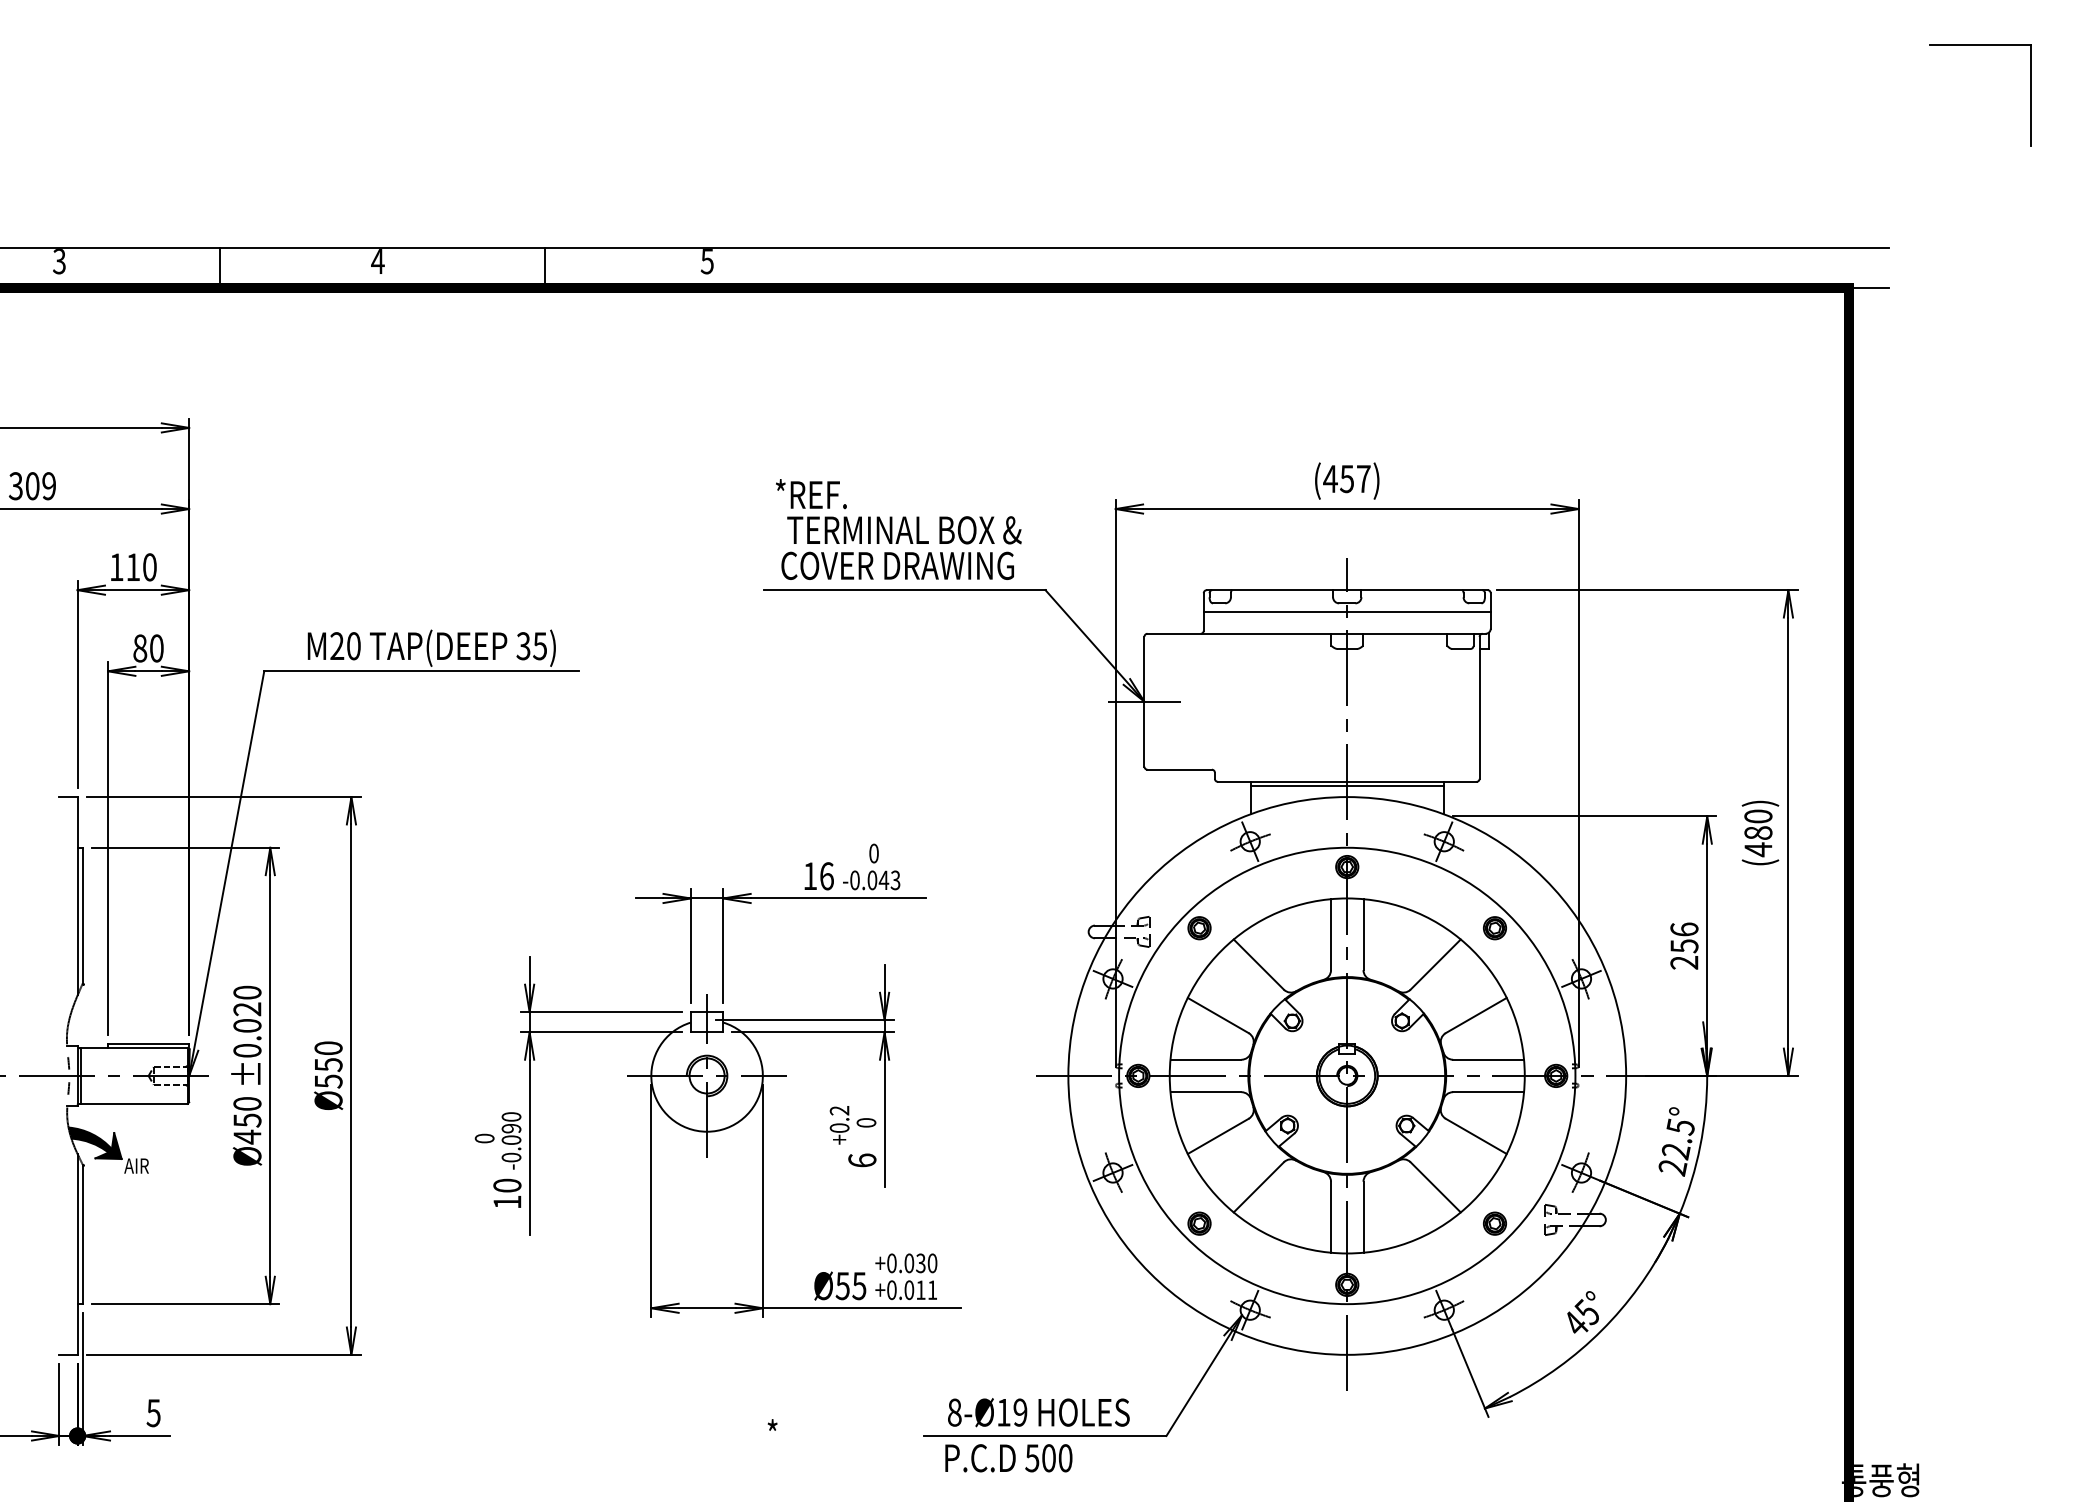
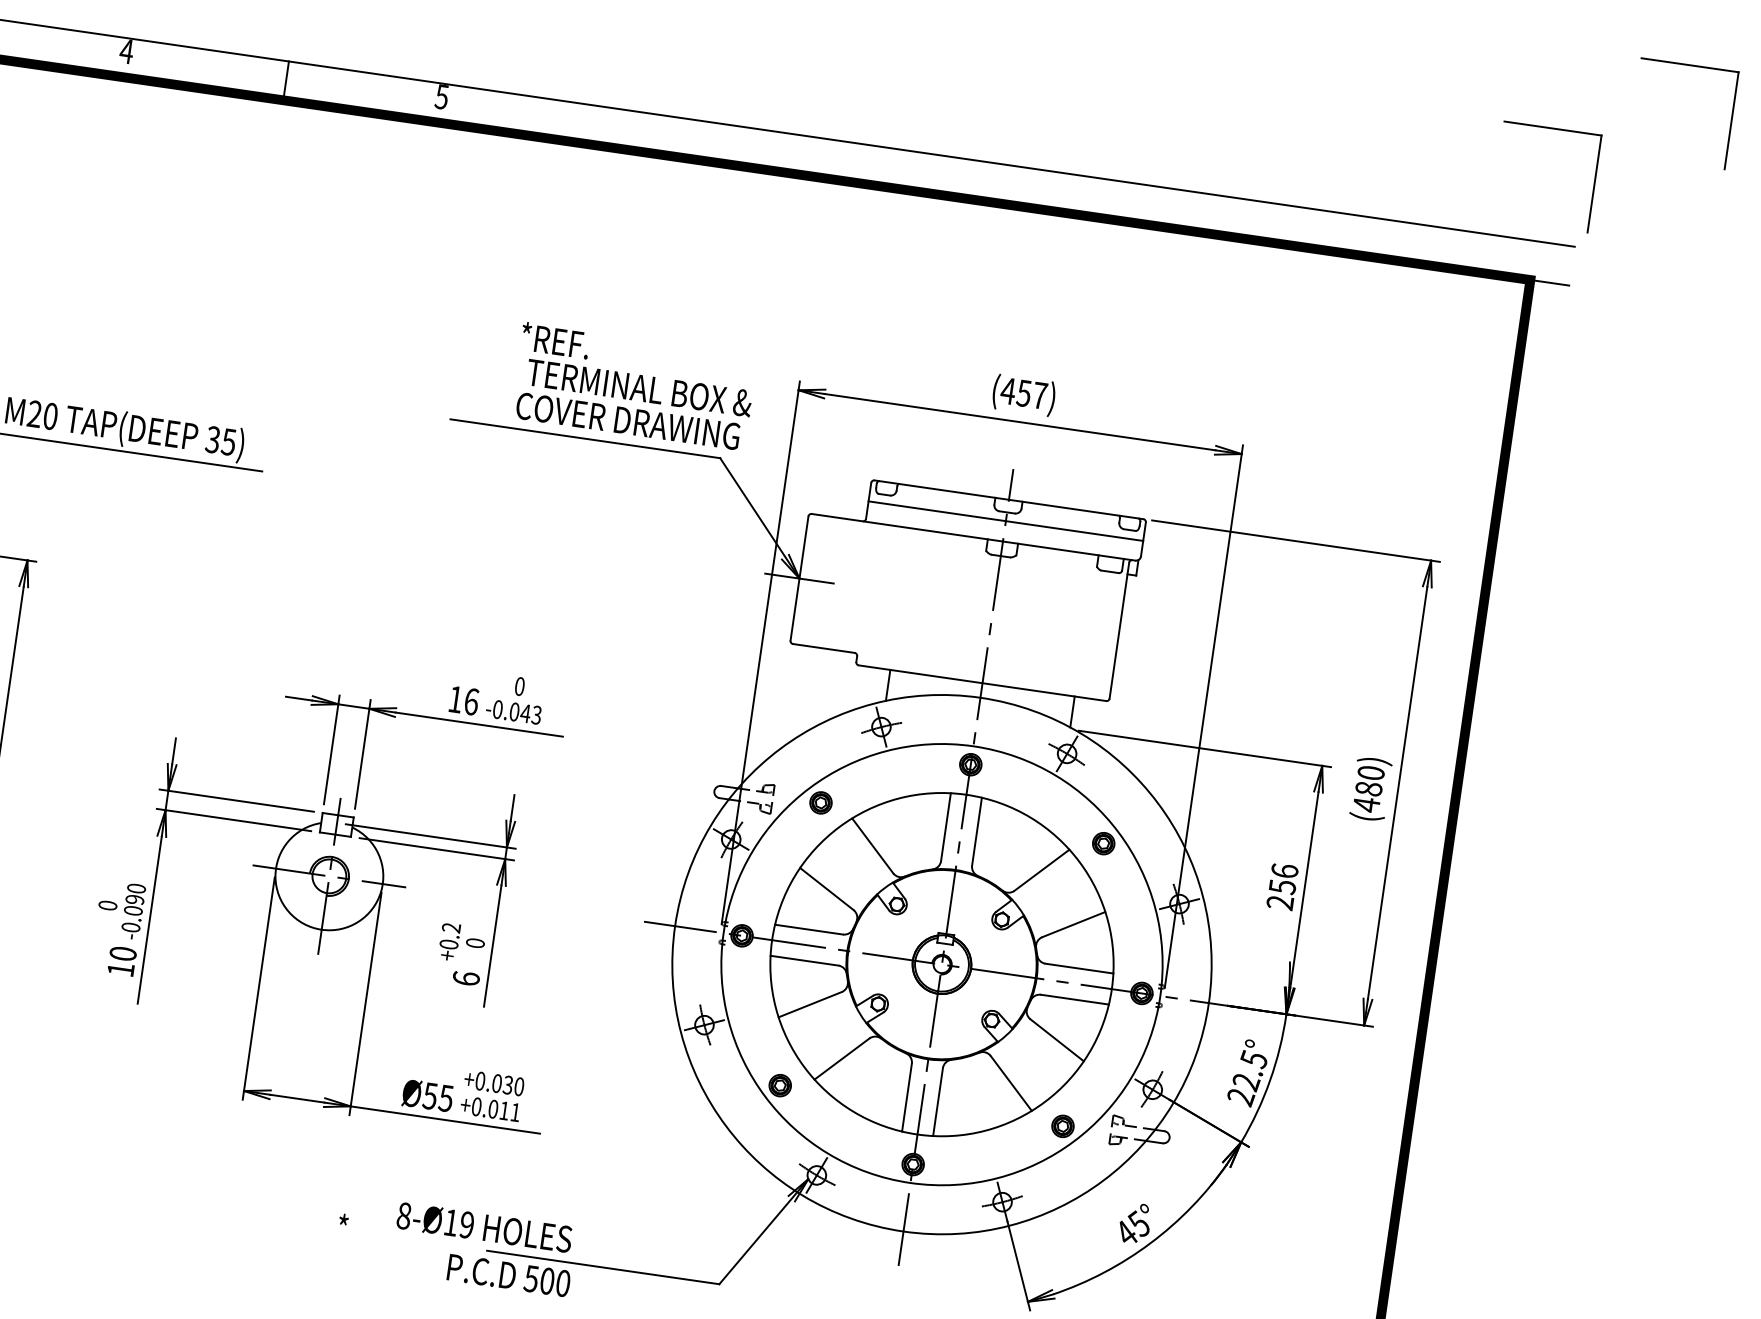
part: (1849, 130) -> (1552, 129), added
text: (898, 529) -> (633, 386), moved
line: (1346, 785) -> (981, 686), removed
text: (1038, 1412) -> (484, 1227), moved
text: (1008, 1458) -> (508, 1275), moved

